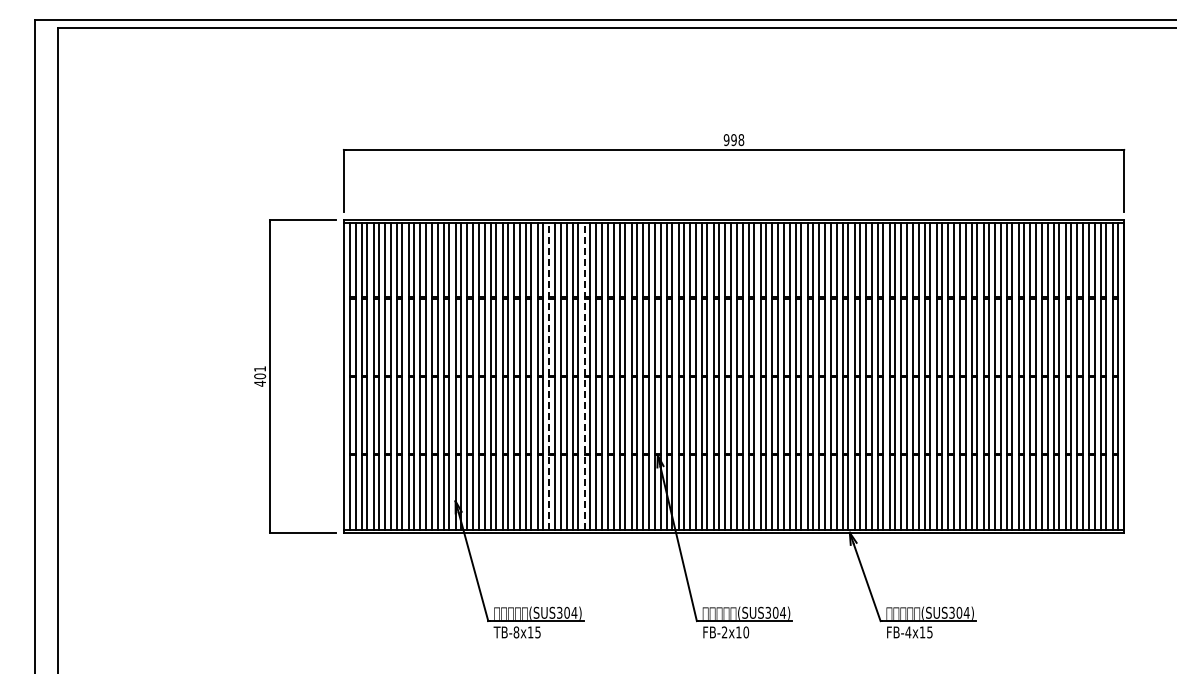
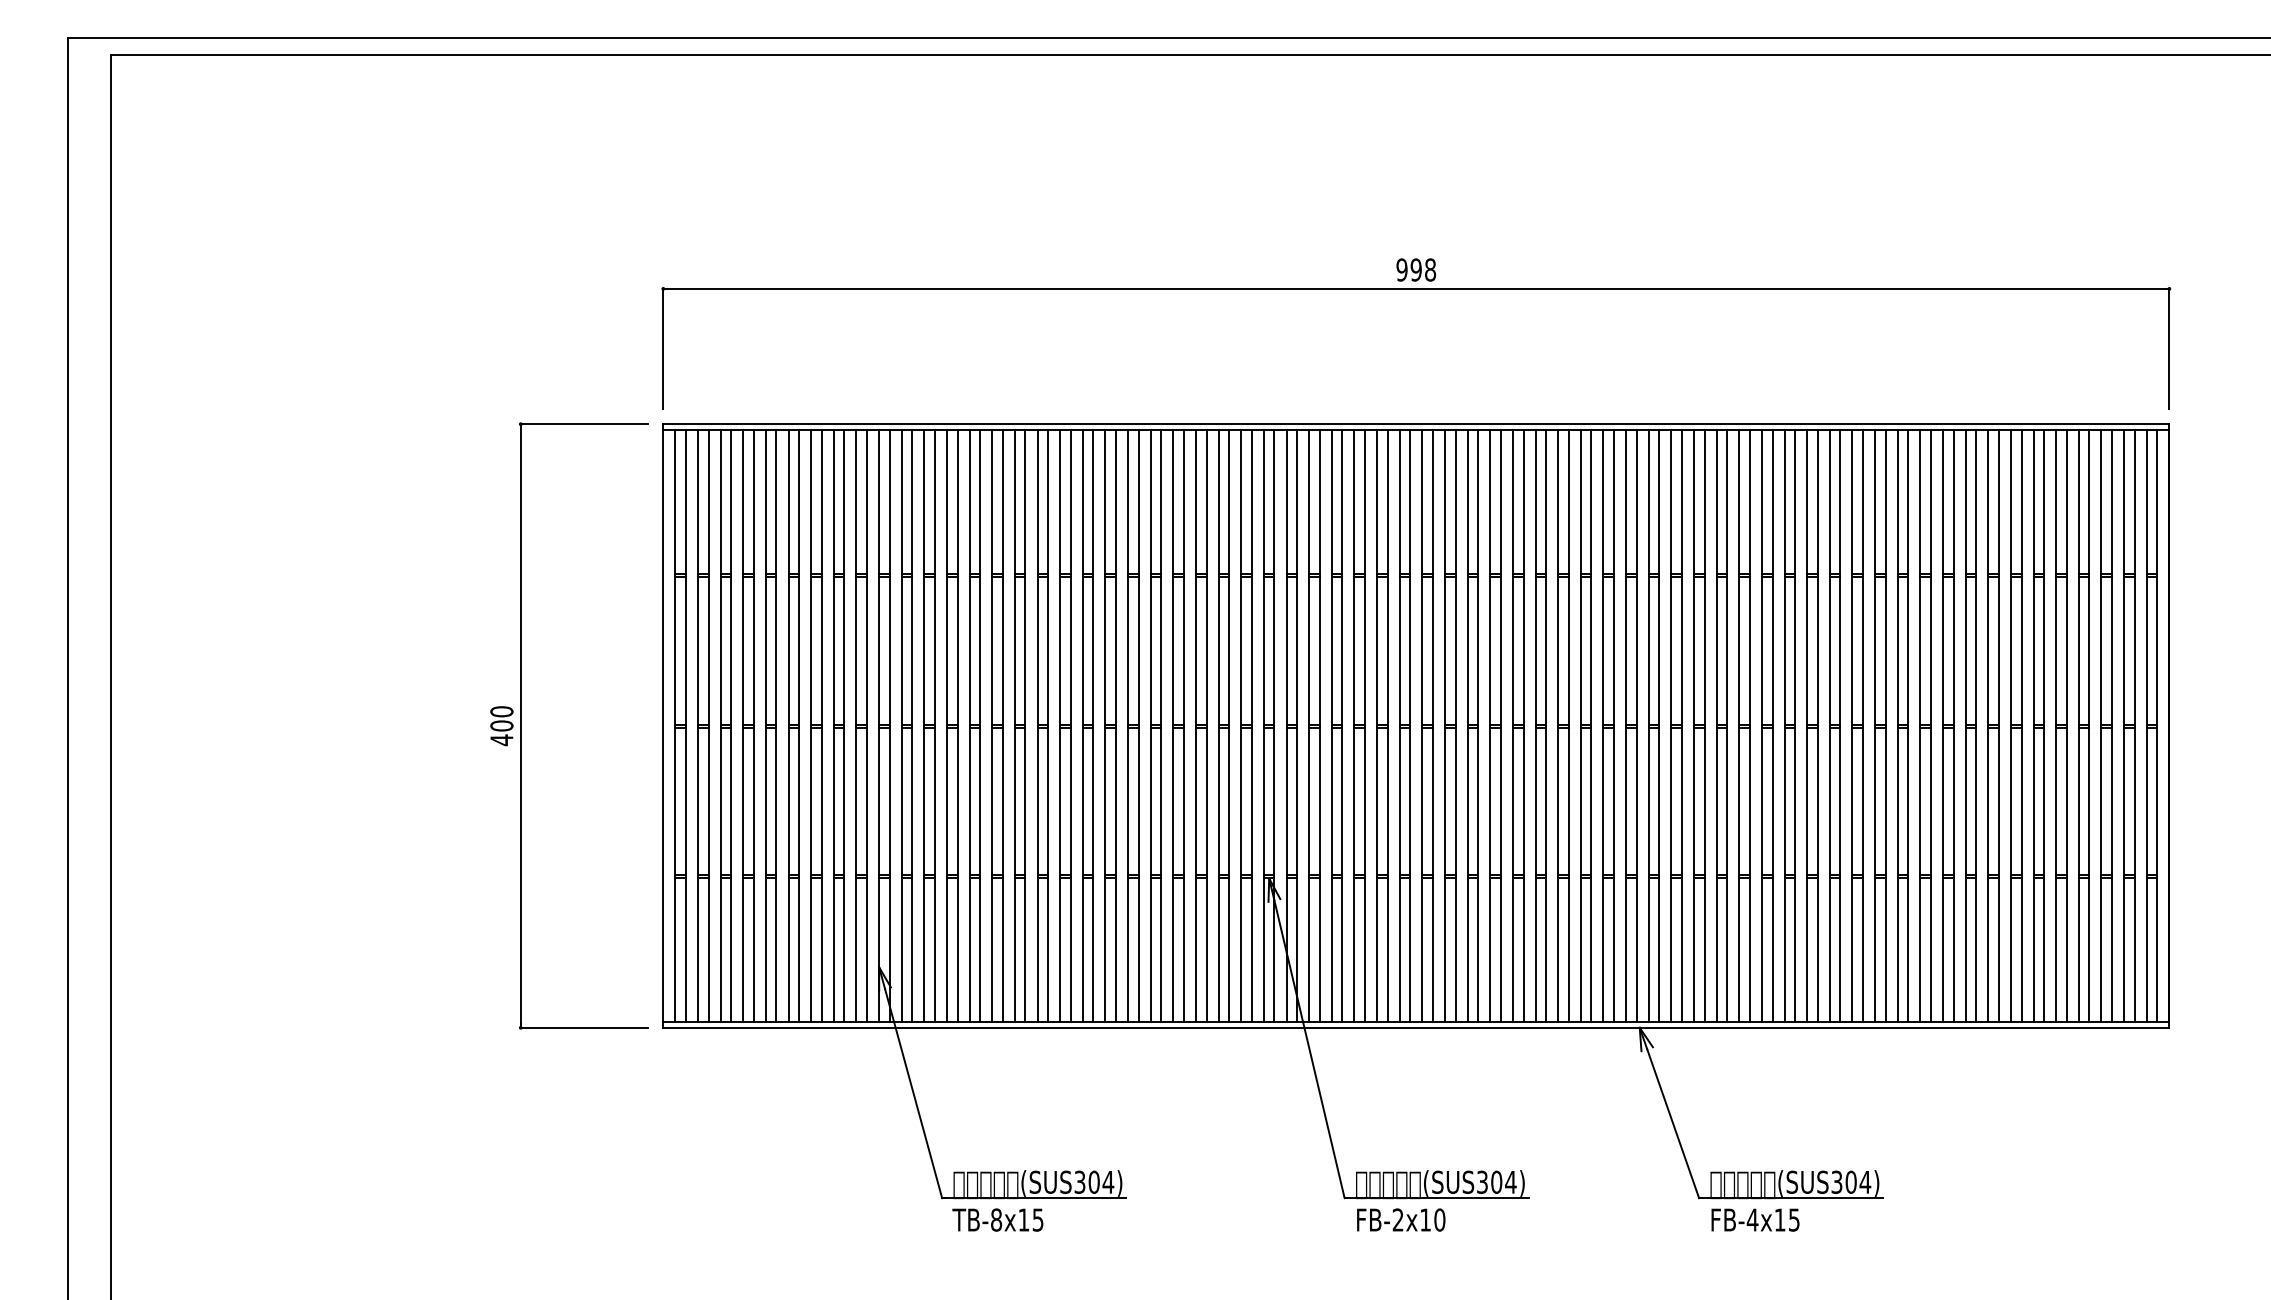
text: (260, 368) -> (502, 710), 401 -> 400
line: (549, 375) -> (1060, 724), dashed -> solid
line: (584, 375) -> (1127, 724), dashed -> solid

